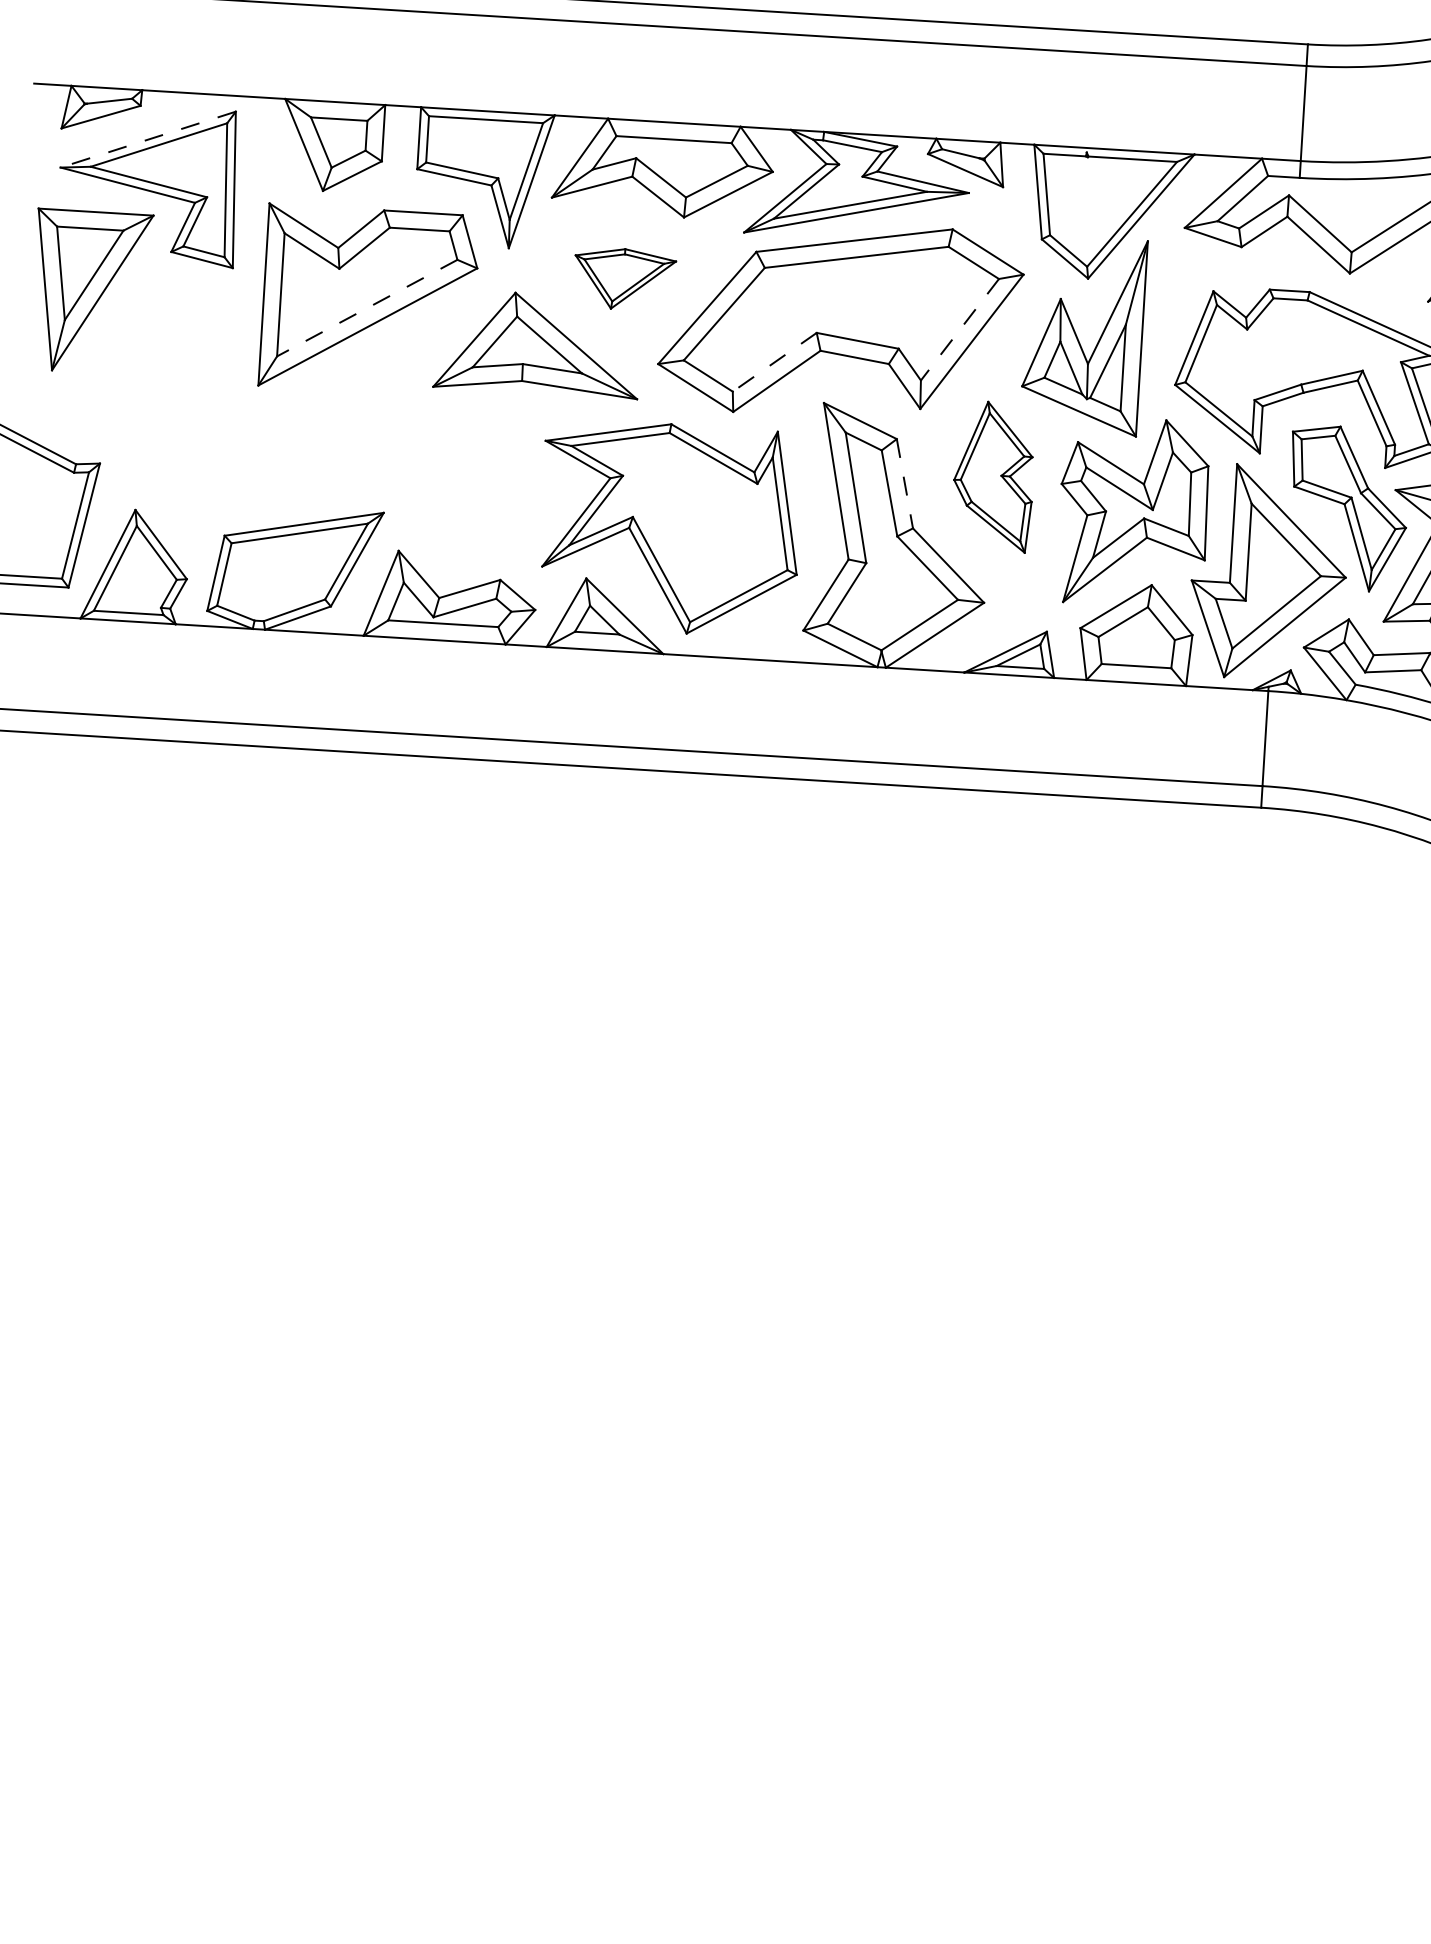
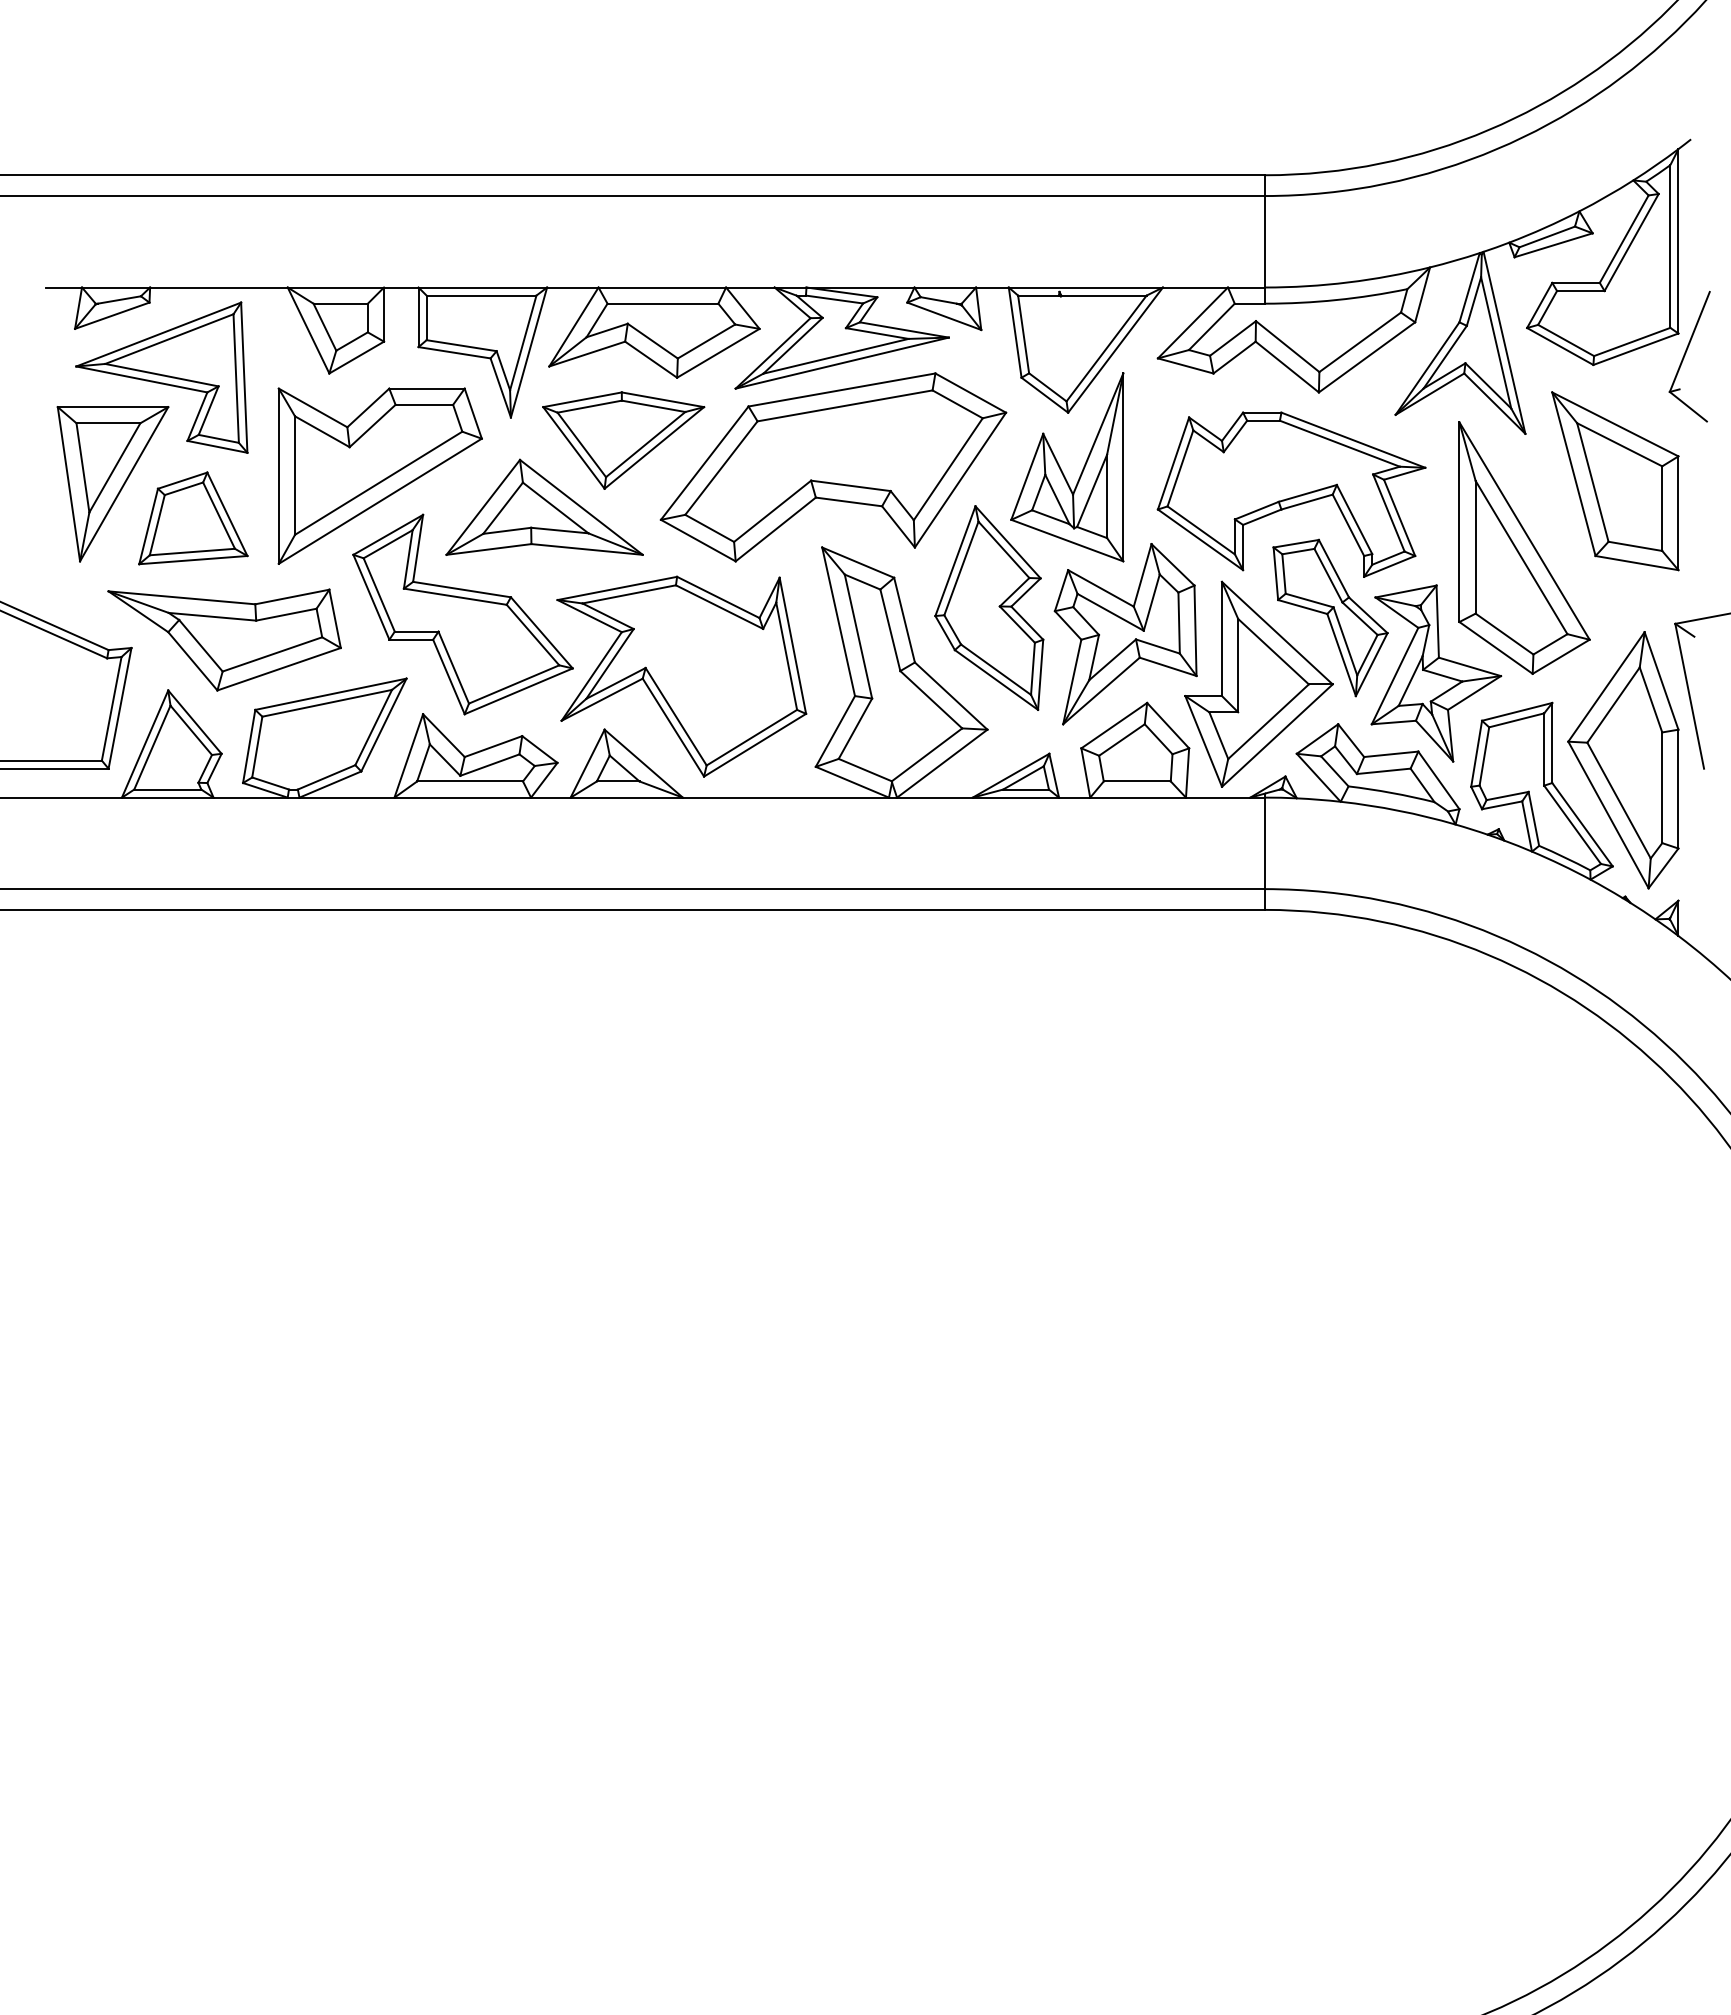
line: (147, 139) -> (158, 334), dashed -> solid
part: (624, 279) -> (623, 440), size x1.67
line: (367, 308) -> (378, 483), dashed -> solid
line: (960, 330) -> (948, 469), dashed -> solid
part: (172, 332) -> (193, 518), added
line: (774, 362) -> (772, 511), dashed -> solid
part: (446, 449) -> (462, 614), added
part: (197, 460) -> (224, 639), added
part: (993, 476) -> (989, 607), size x1.43
line: (904, 484) -> (904, 620), dashed -> solid

